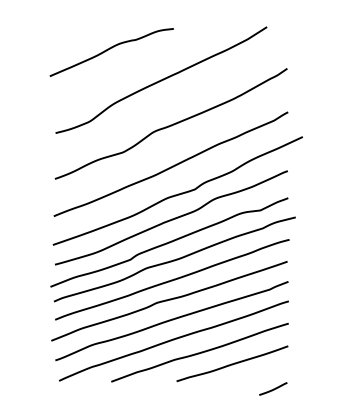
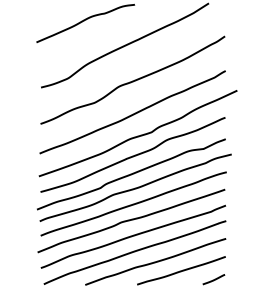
line: (273, 388) -> (214, 279), moved

